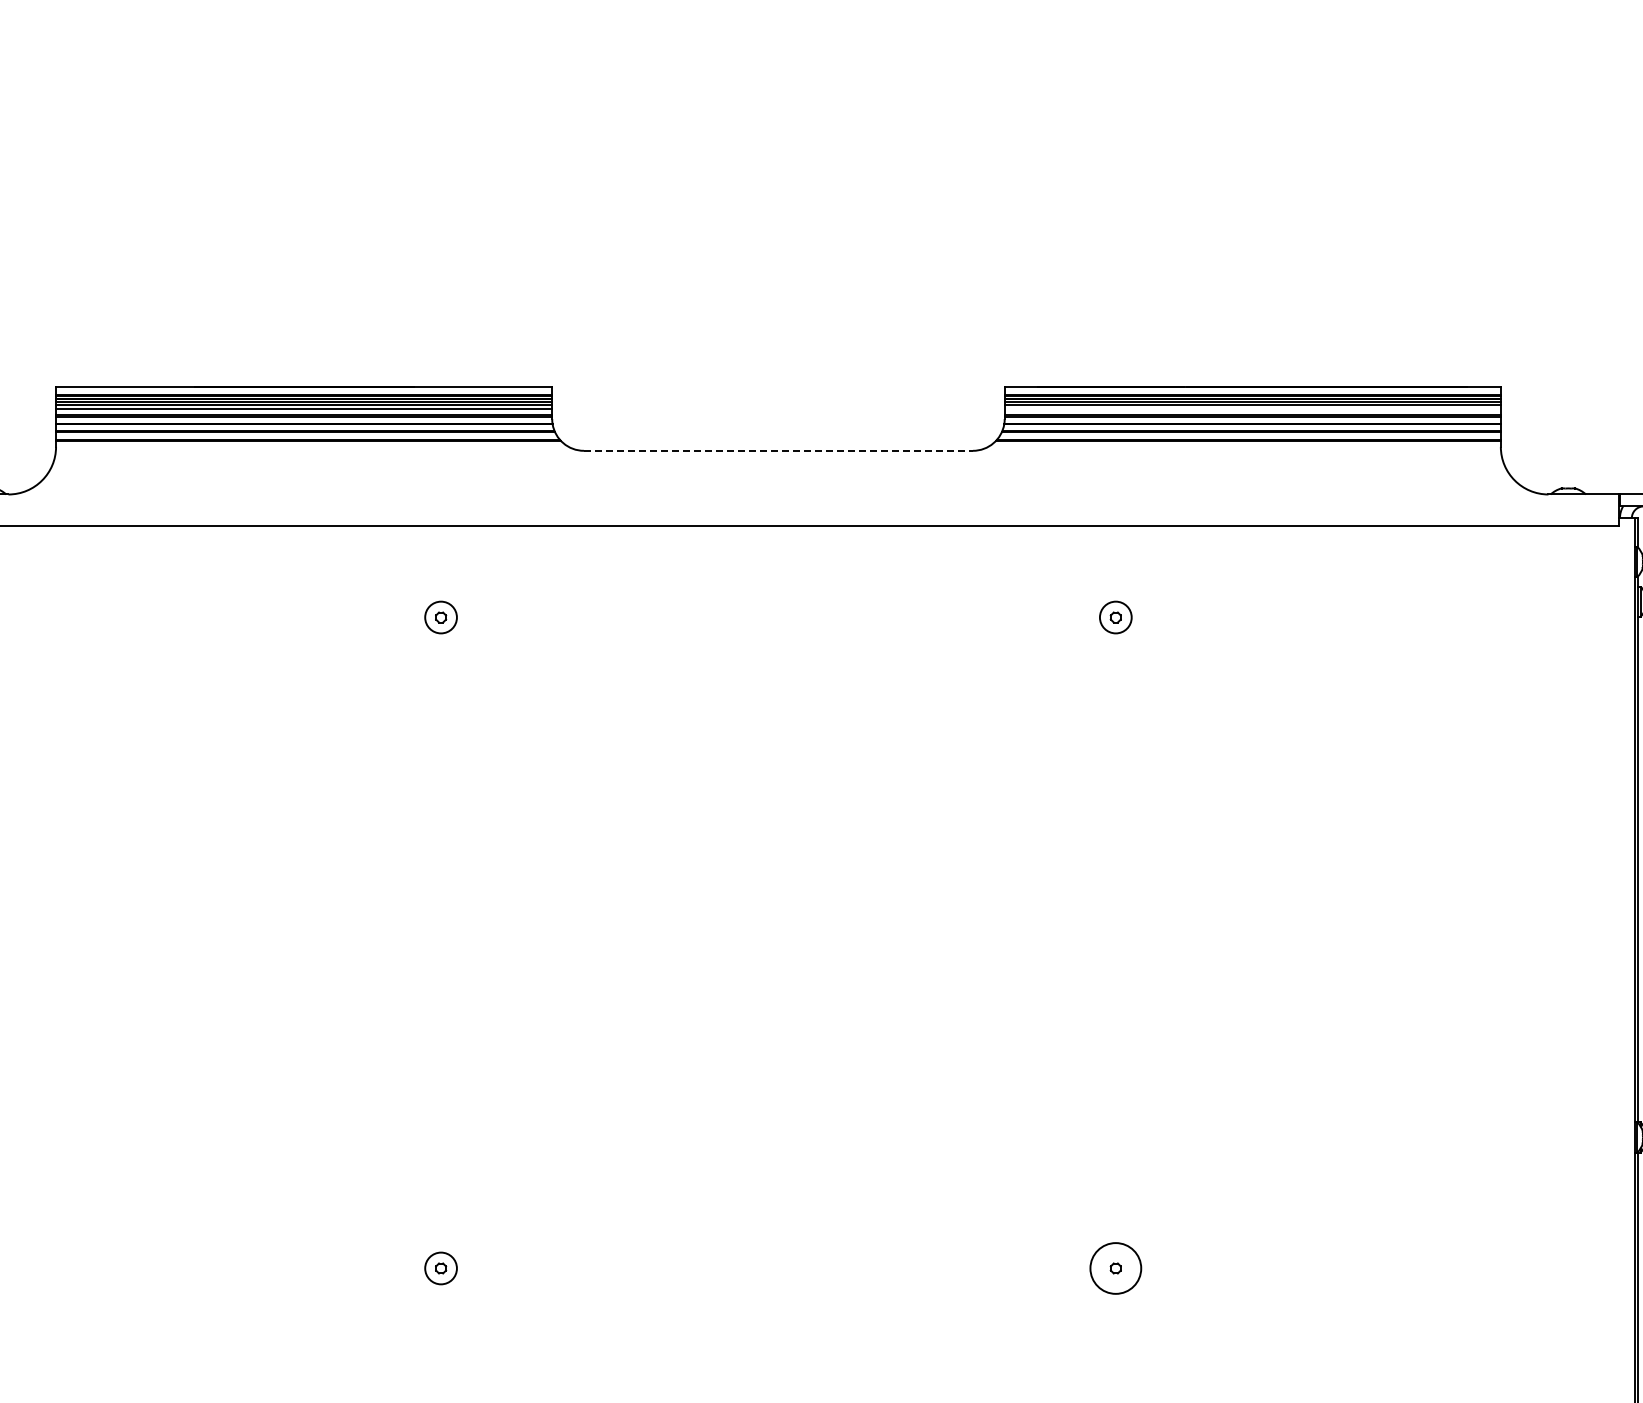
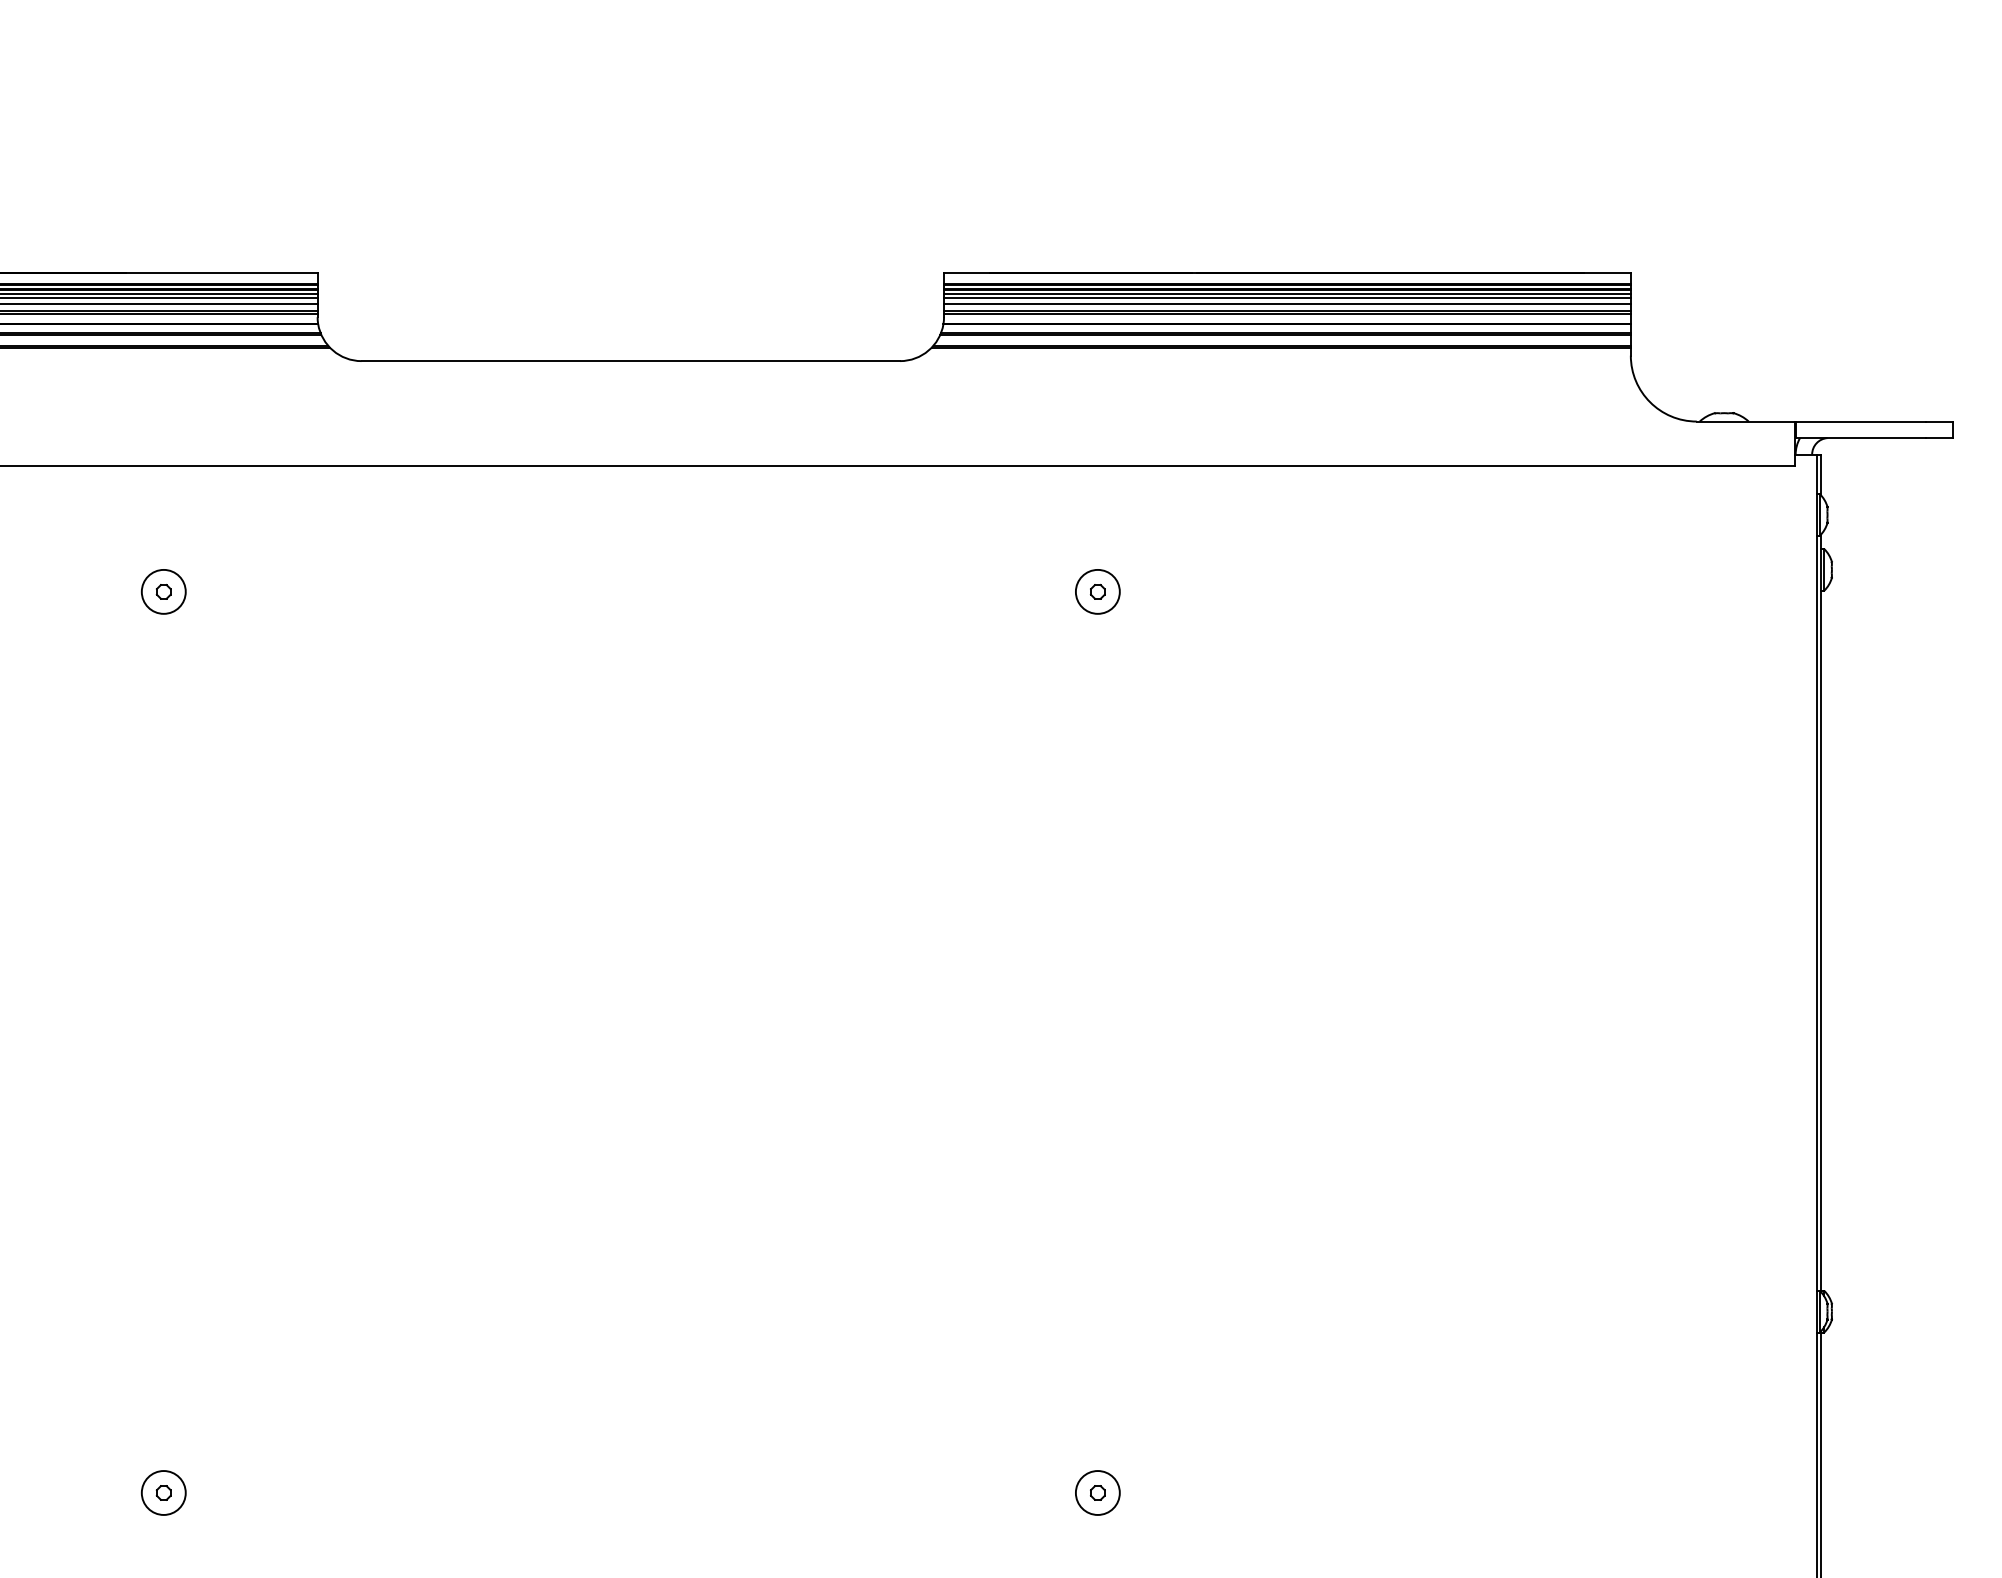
line: (1252, 409) -> (1287, 303), added
line: (778, 450) -> (630, 360), dashed -> solid
circle: (1115, 1268) -> (1097, 1493), size x0.62

